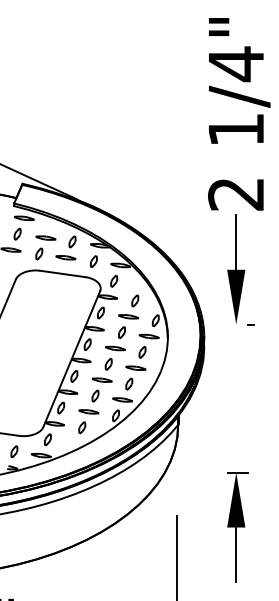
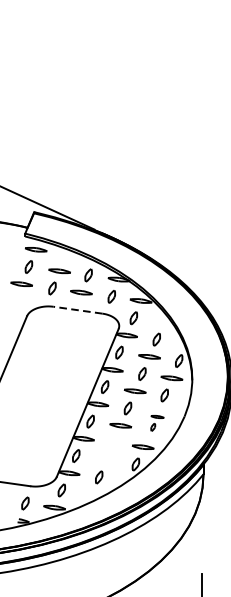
line: (62, 273) -> (77, 309), solid -> dashed
part: (135, 377) -> (157, 422), size x0.6
part: (88, 401) -> (105, 448), removed

